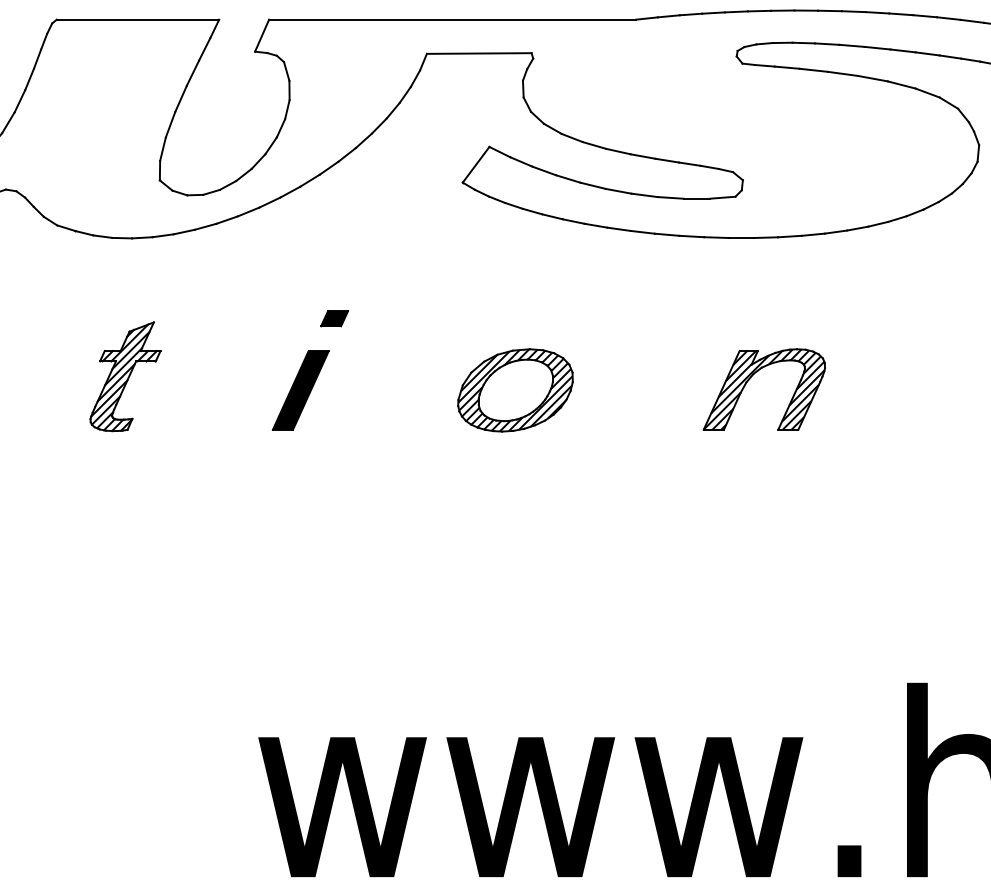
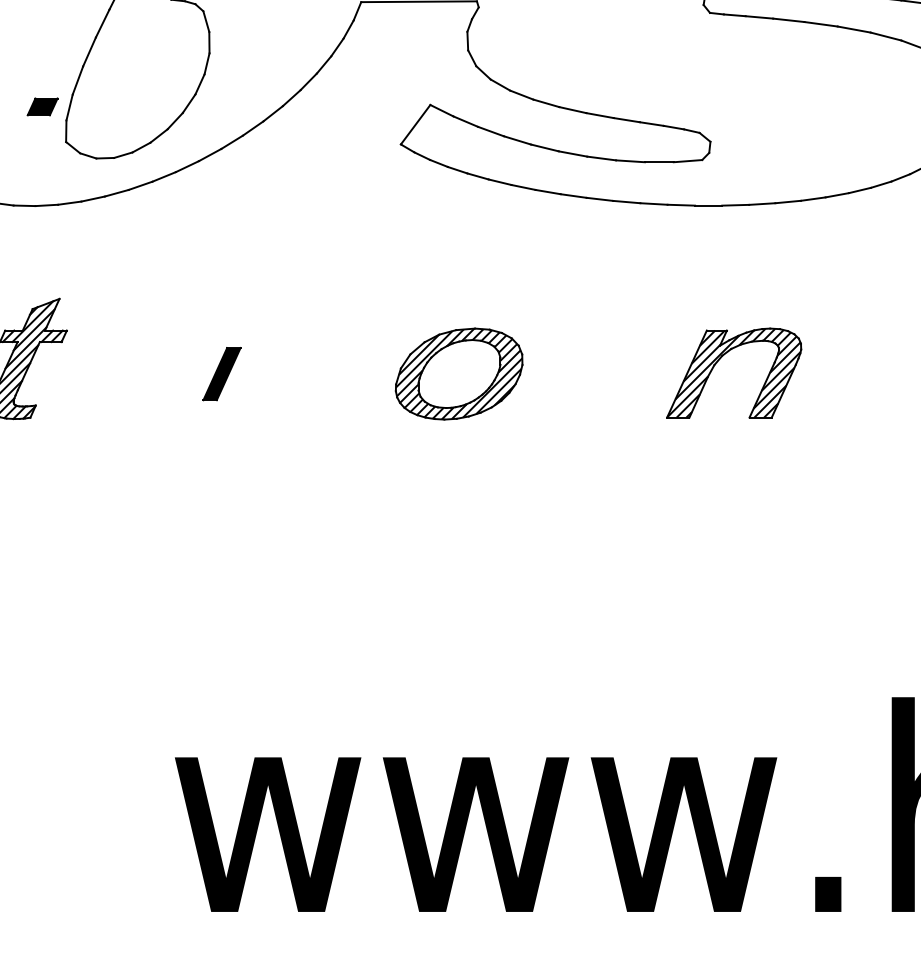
part: (334, 318) -> (42, 106), moved
part: (300, 390) -> (221, 374), size x0.6

